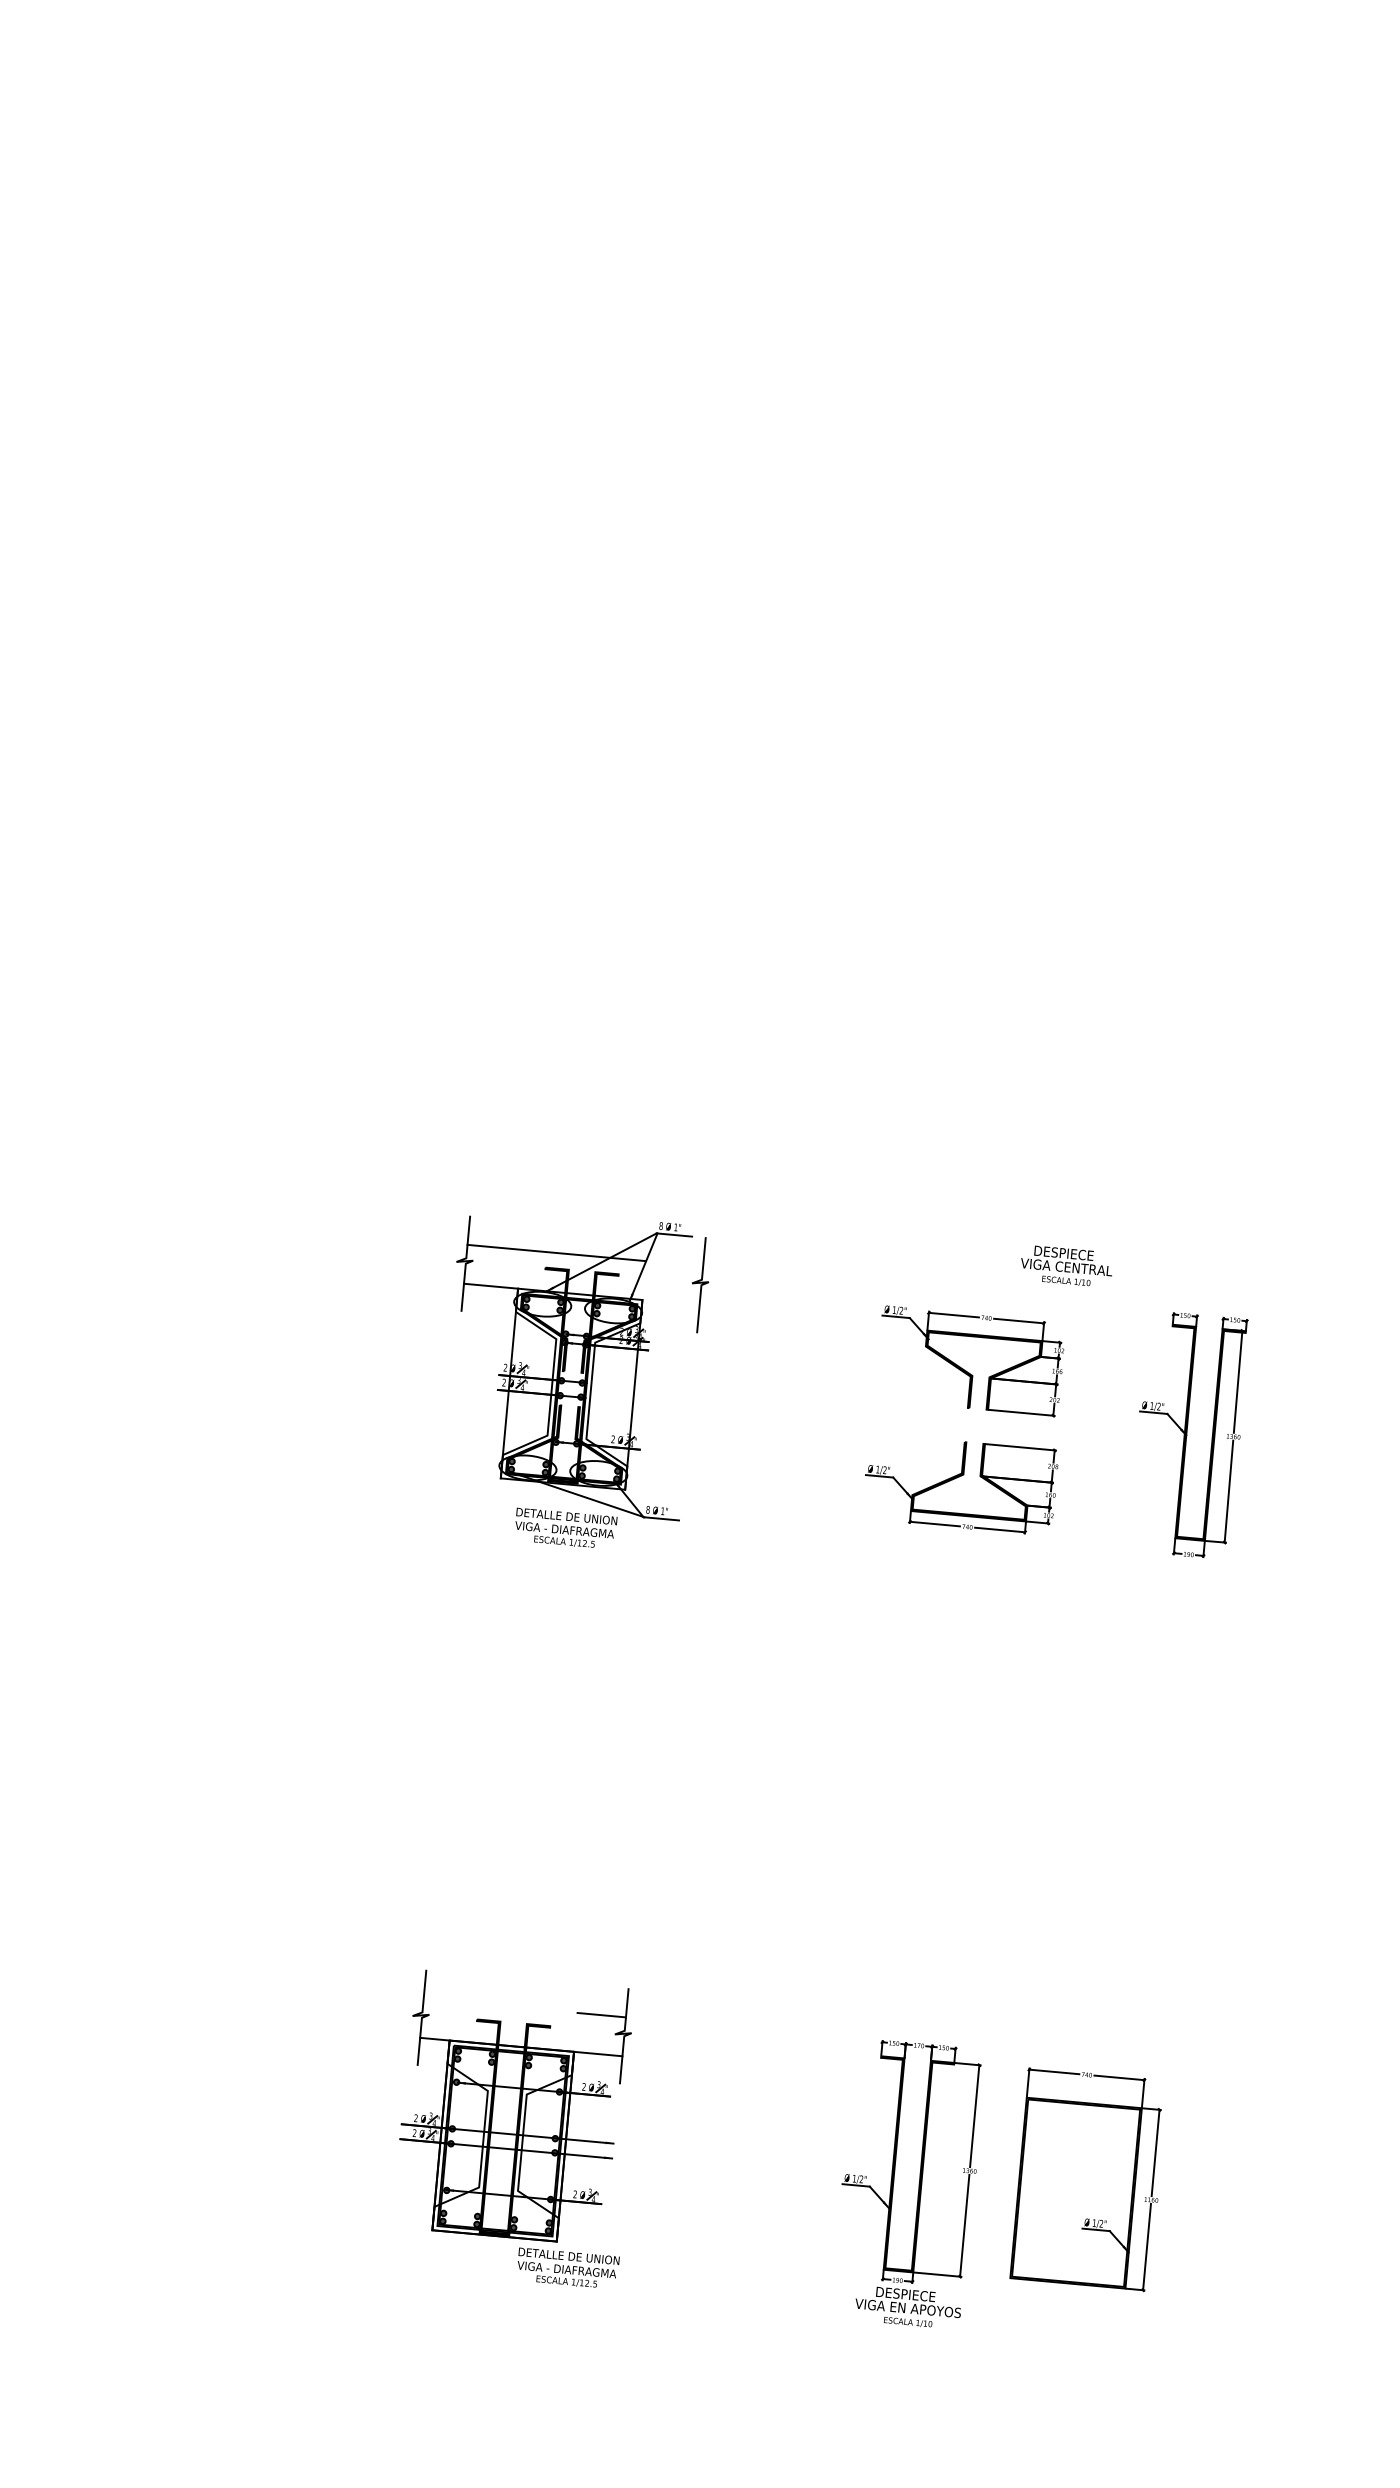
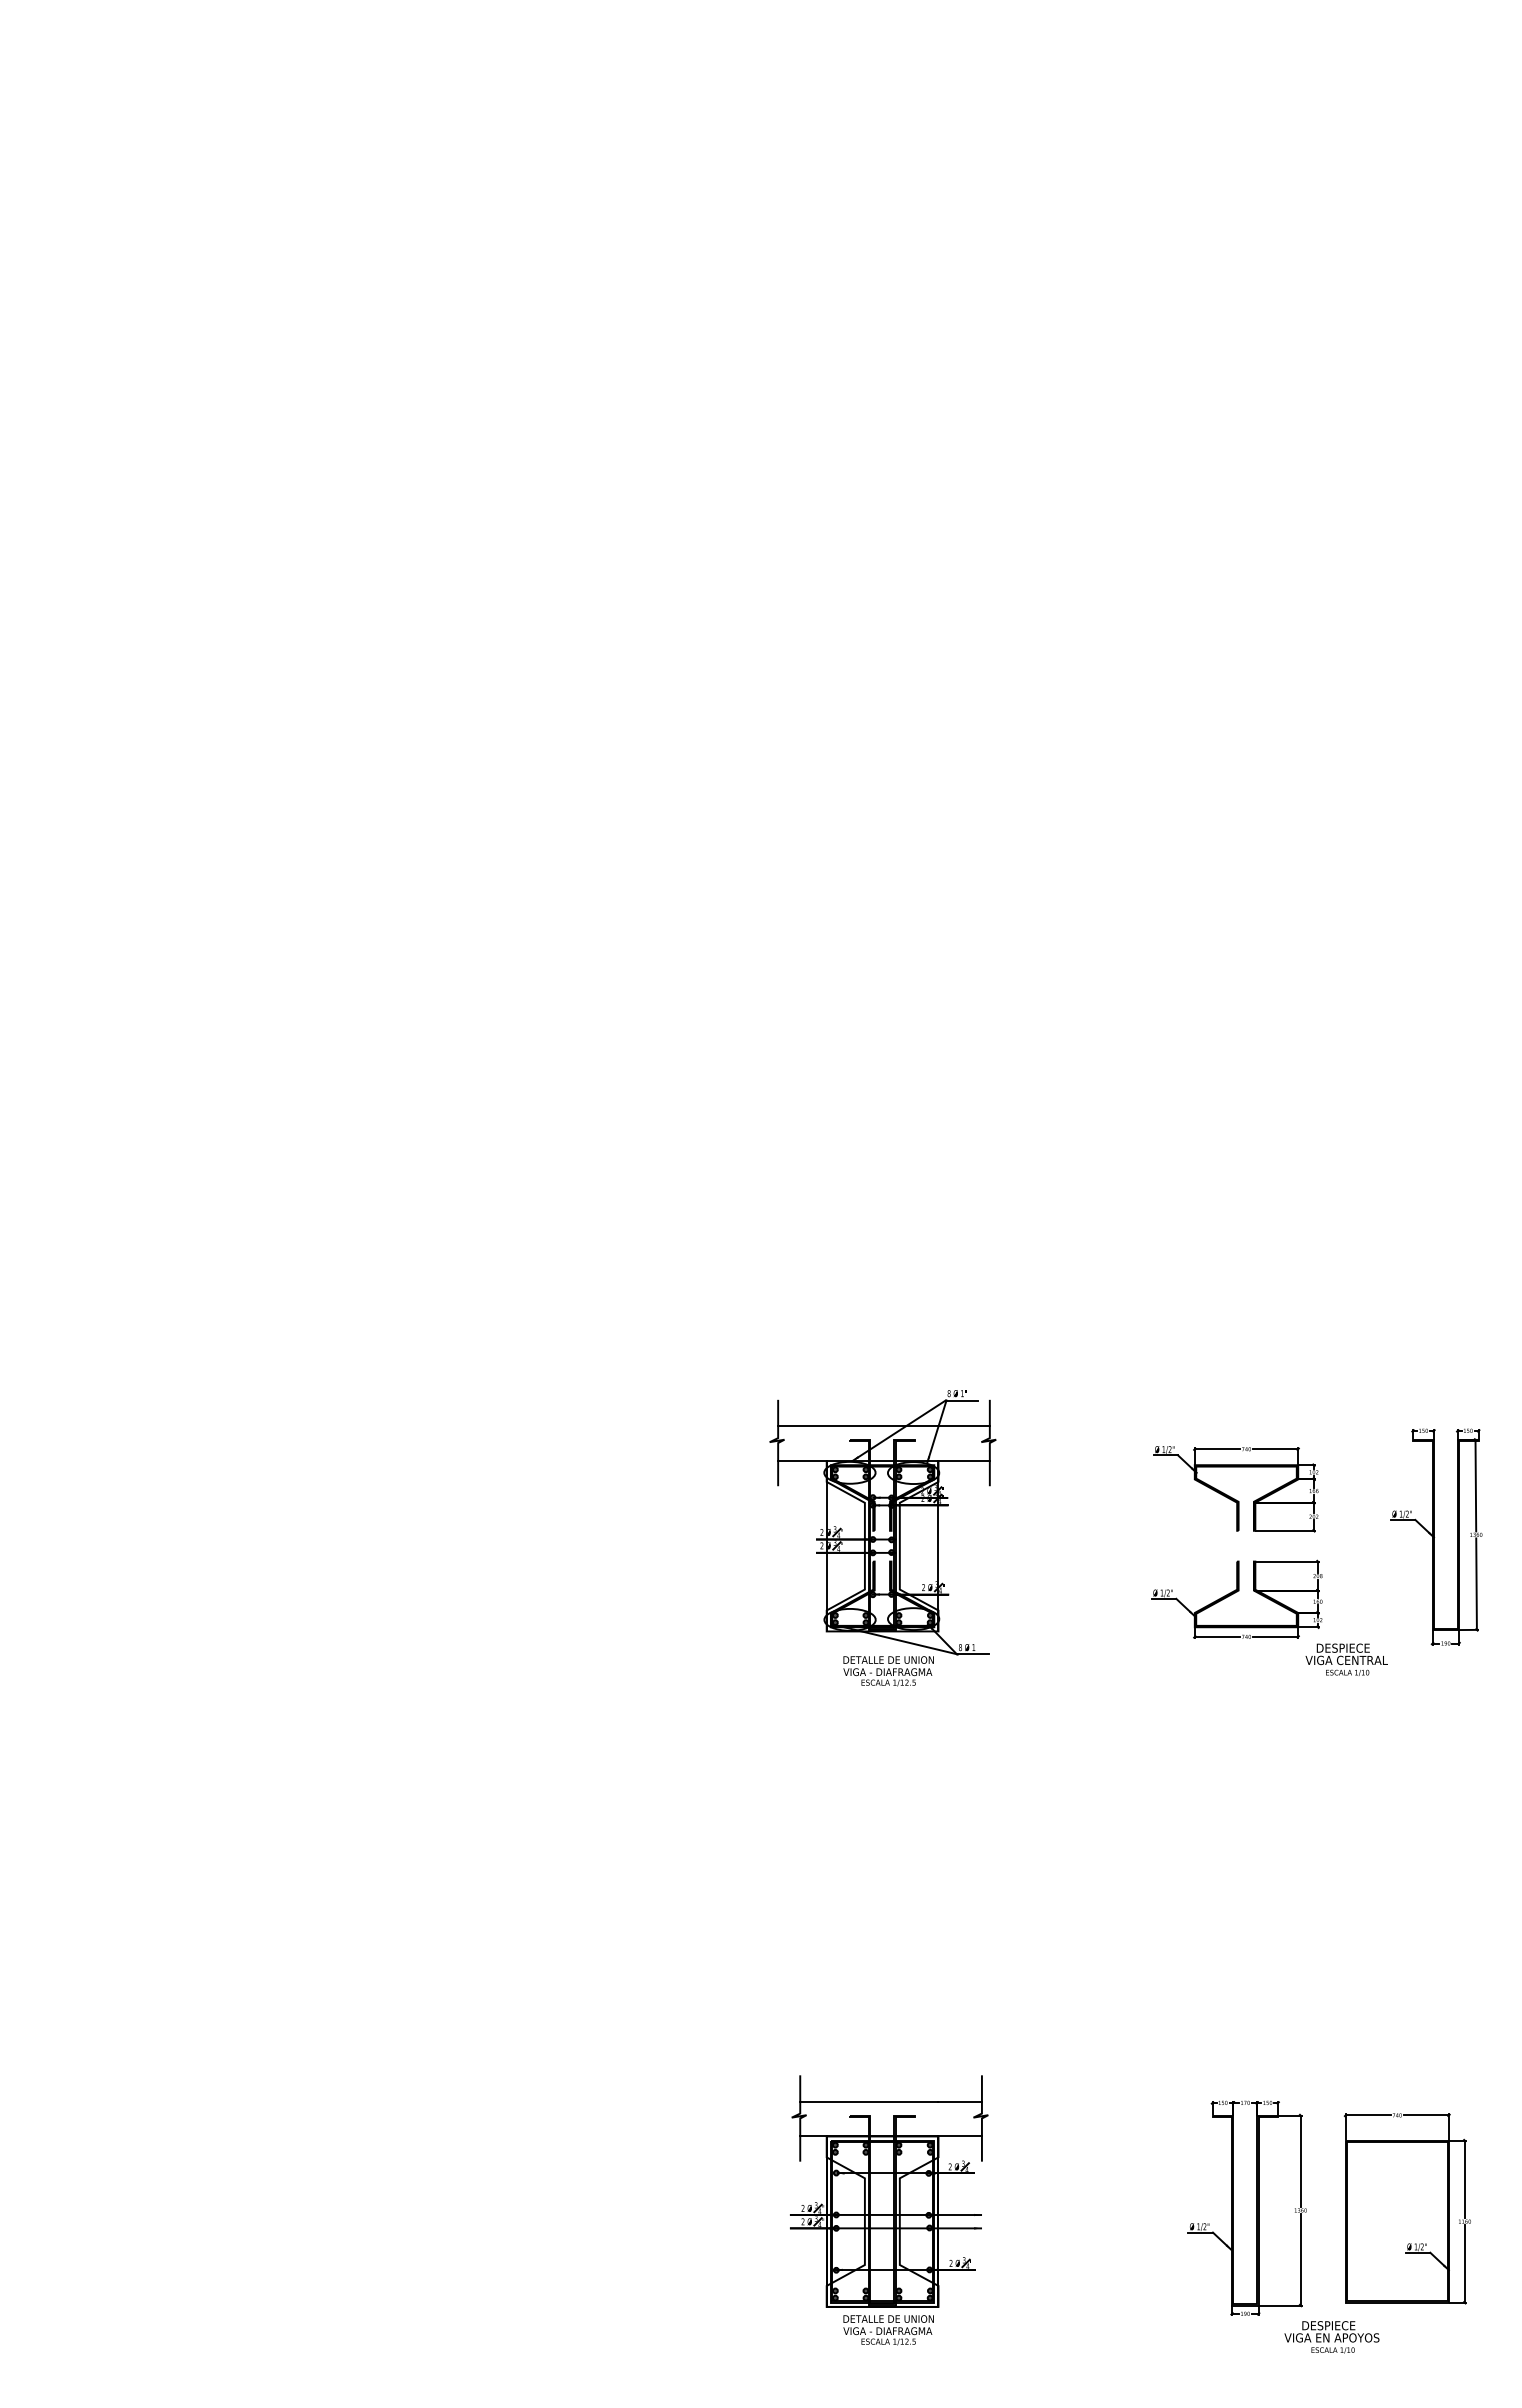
line: (673, 1264) -> (963, 1426), added
text: (1066, 1266) -> (1346, 1659), moved
line: (670, 1303) -> (963, 1461), added
line: (500, 2005) -> (869, 2101), added
text: (567, 2269) -> (888, 2330), moved
text: (907, 2307) -> (1331, 2337), moved

